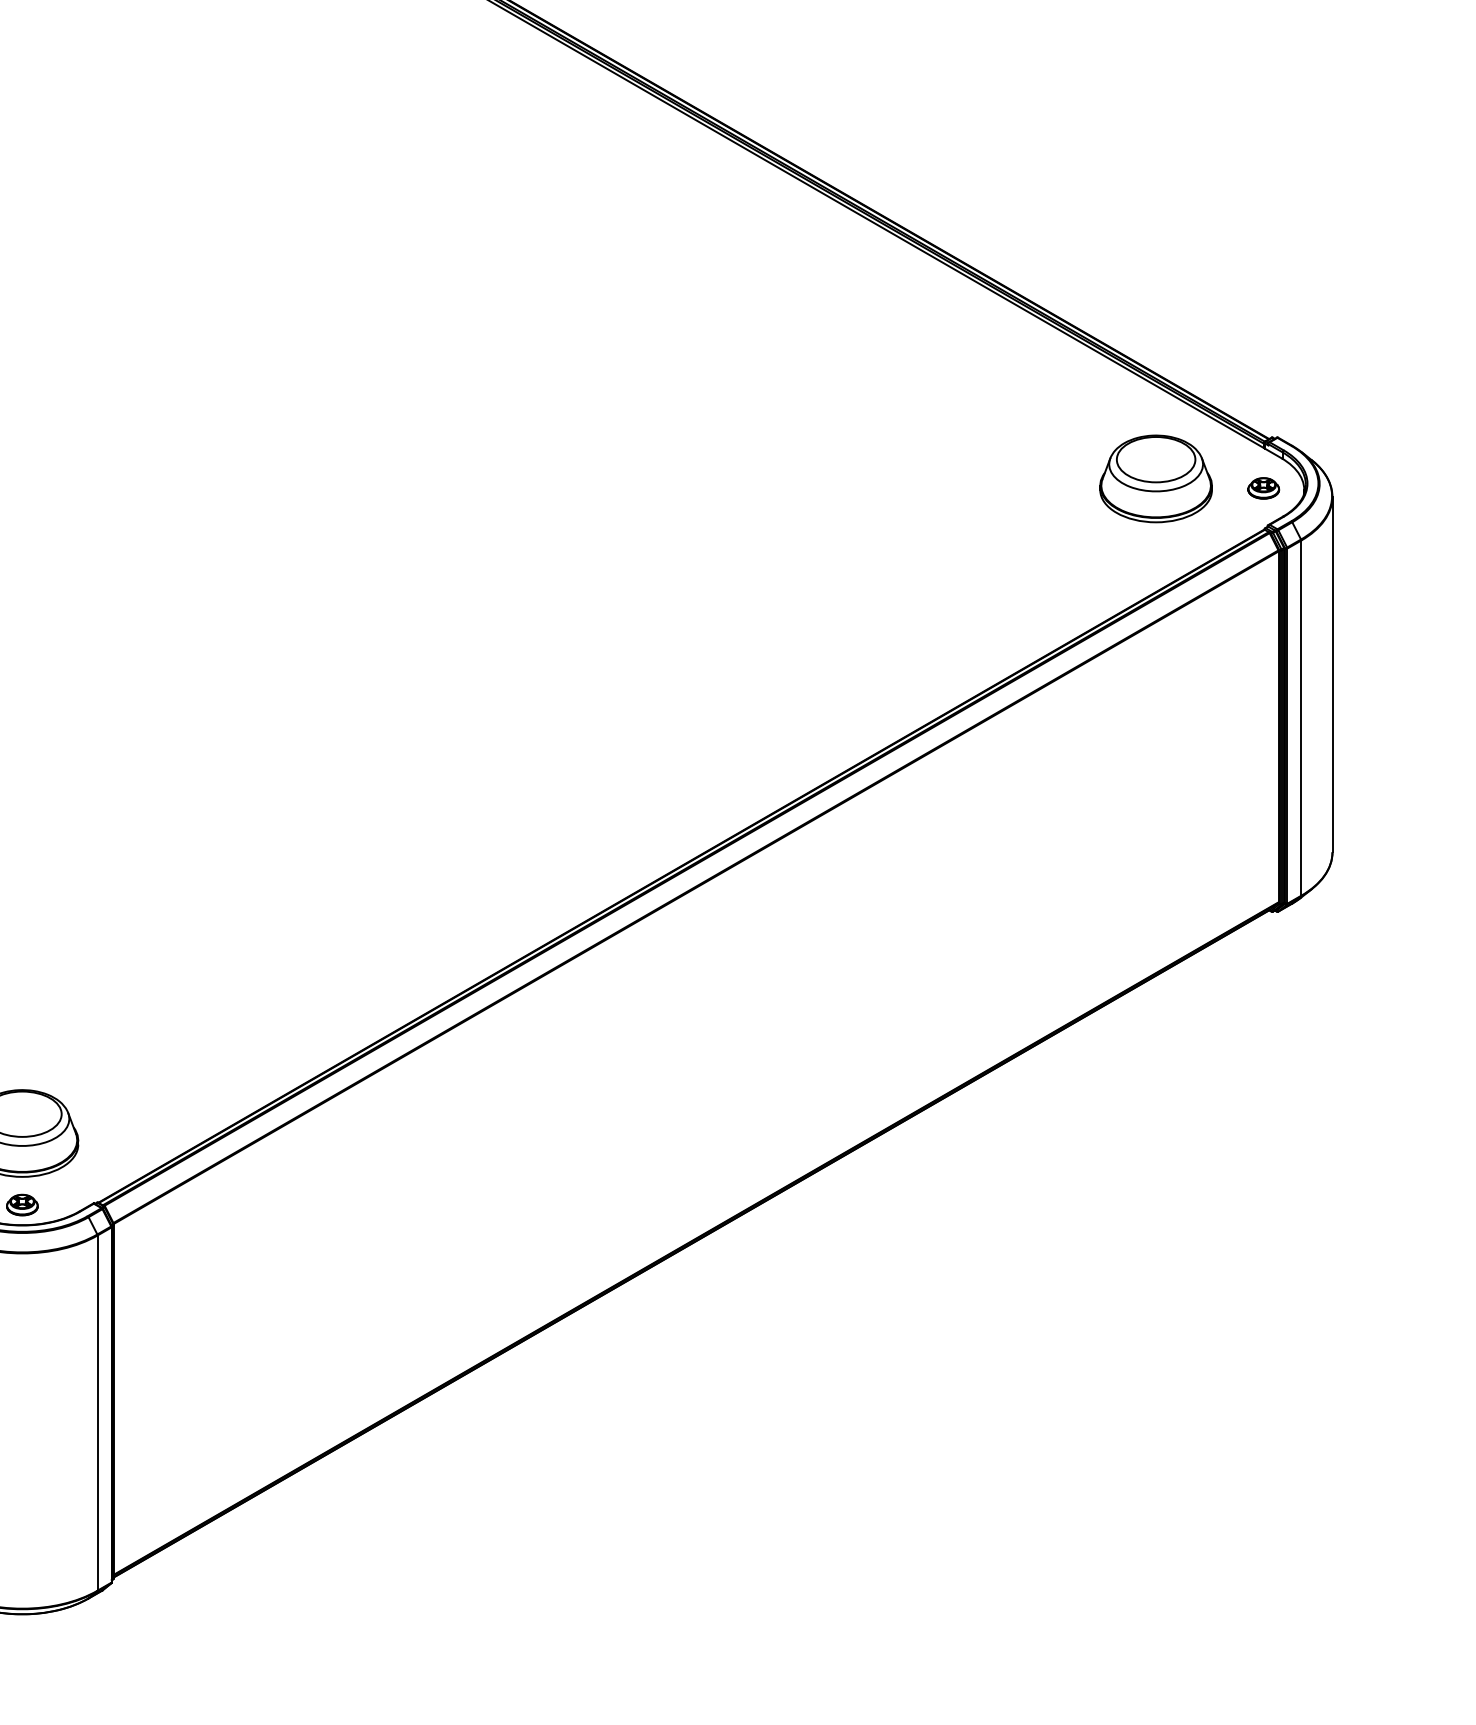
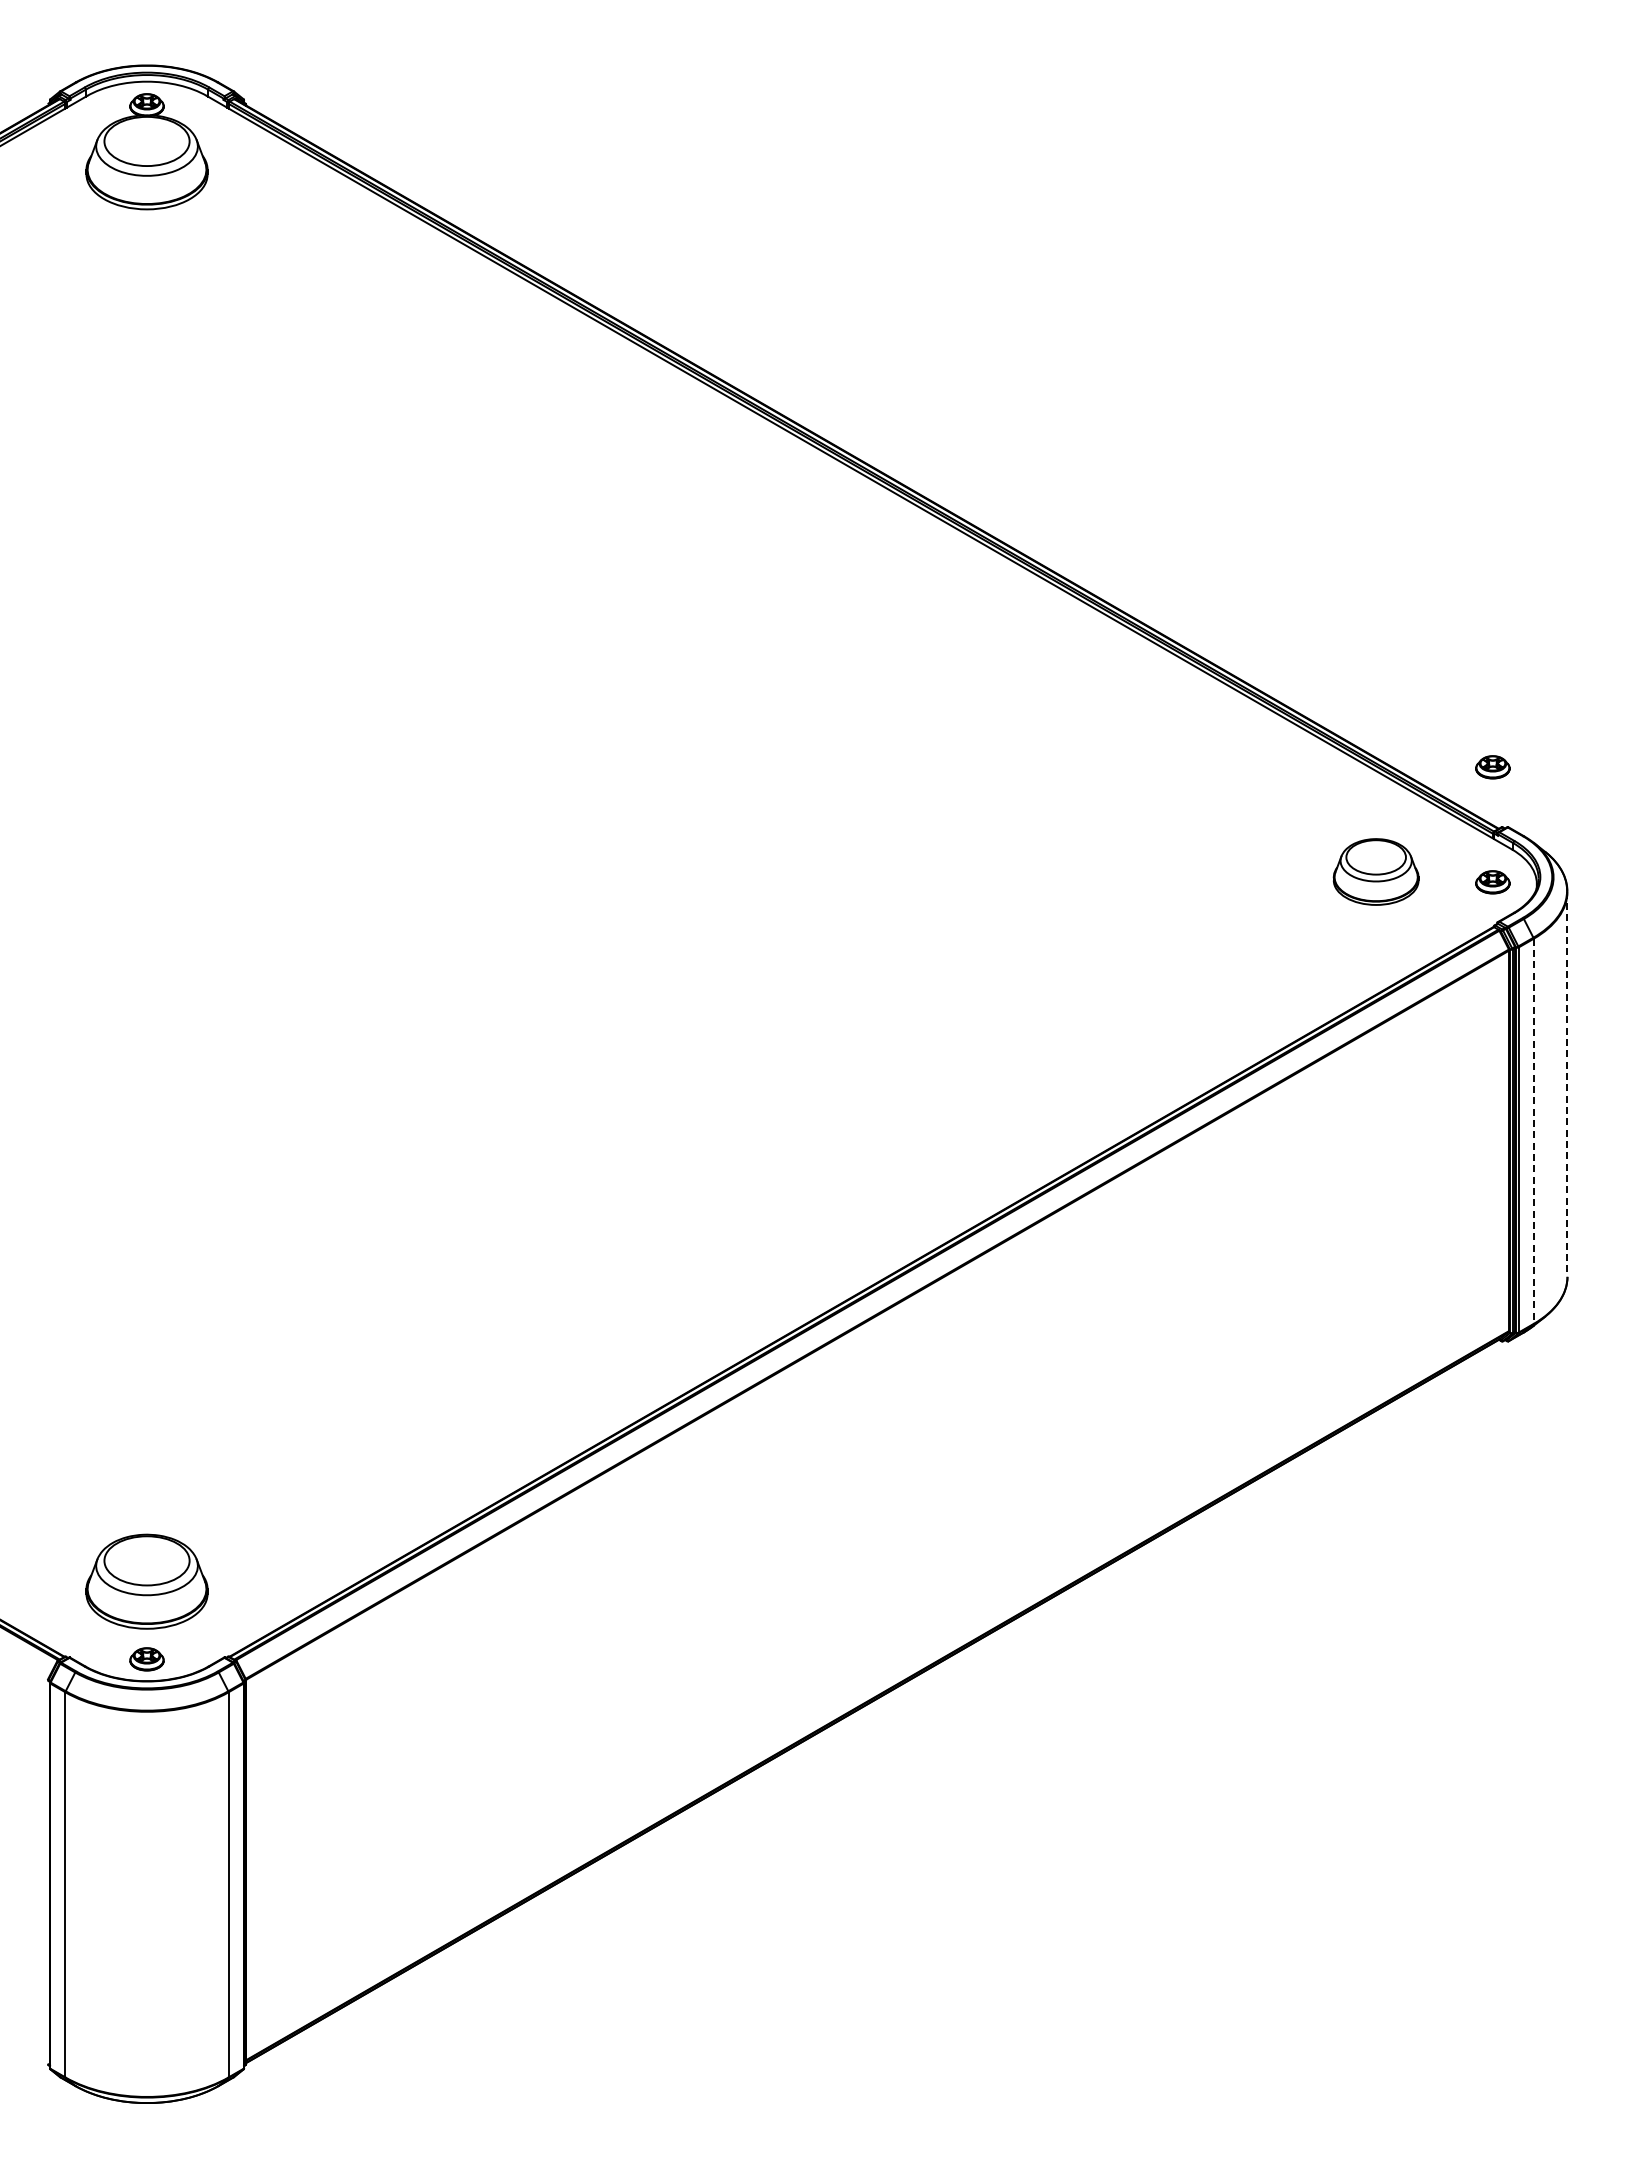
part: (1263, 382) -> (1492, 767), added
part: (1155, 478) -> (1375, 871), size x0.7
line: (1332, 674) -> (1567, 1084), solid -> dashed
line: (1301, 718) -> (1533, 1131), solid -> dashed

